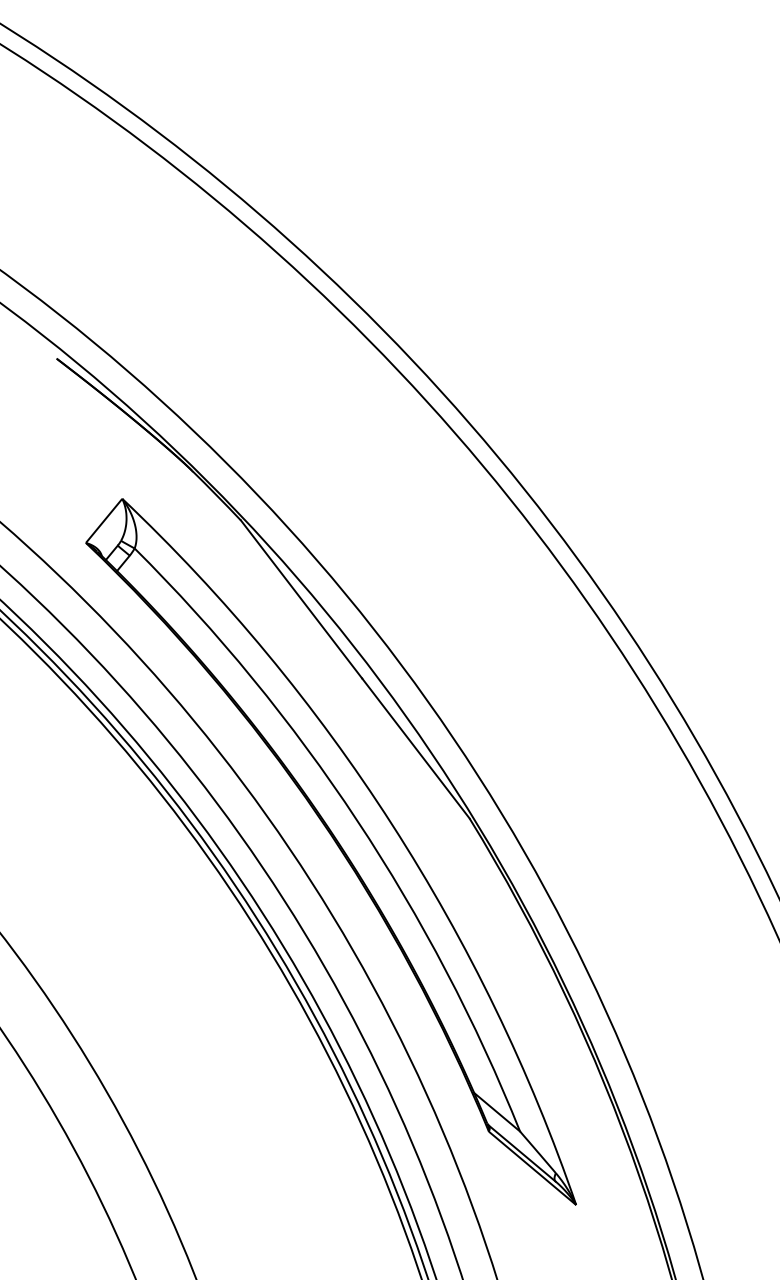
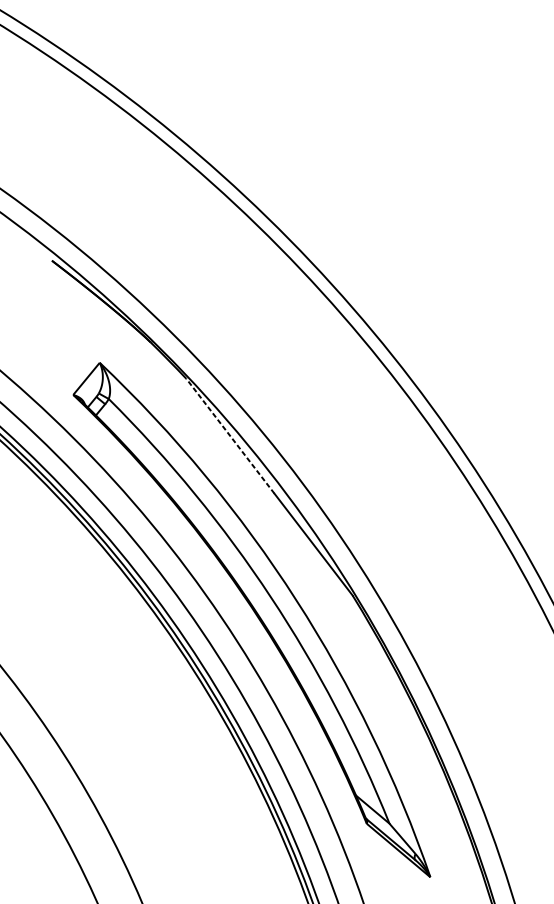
line: (301, 599) -> (230, 436), solid -> dashed

